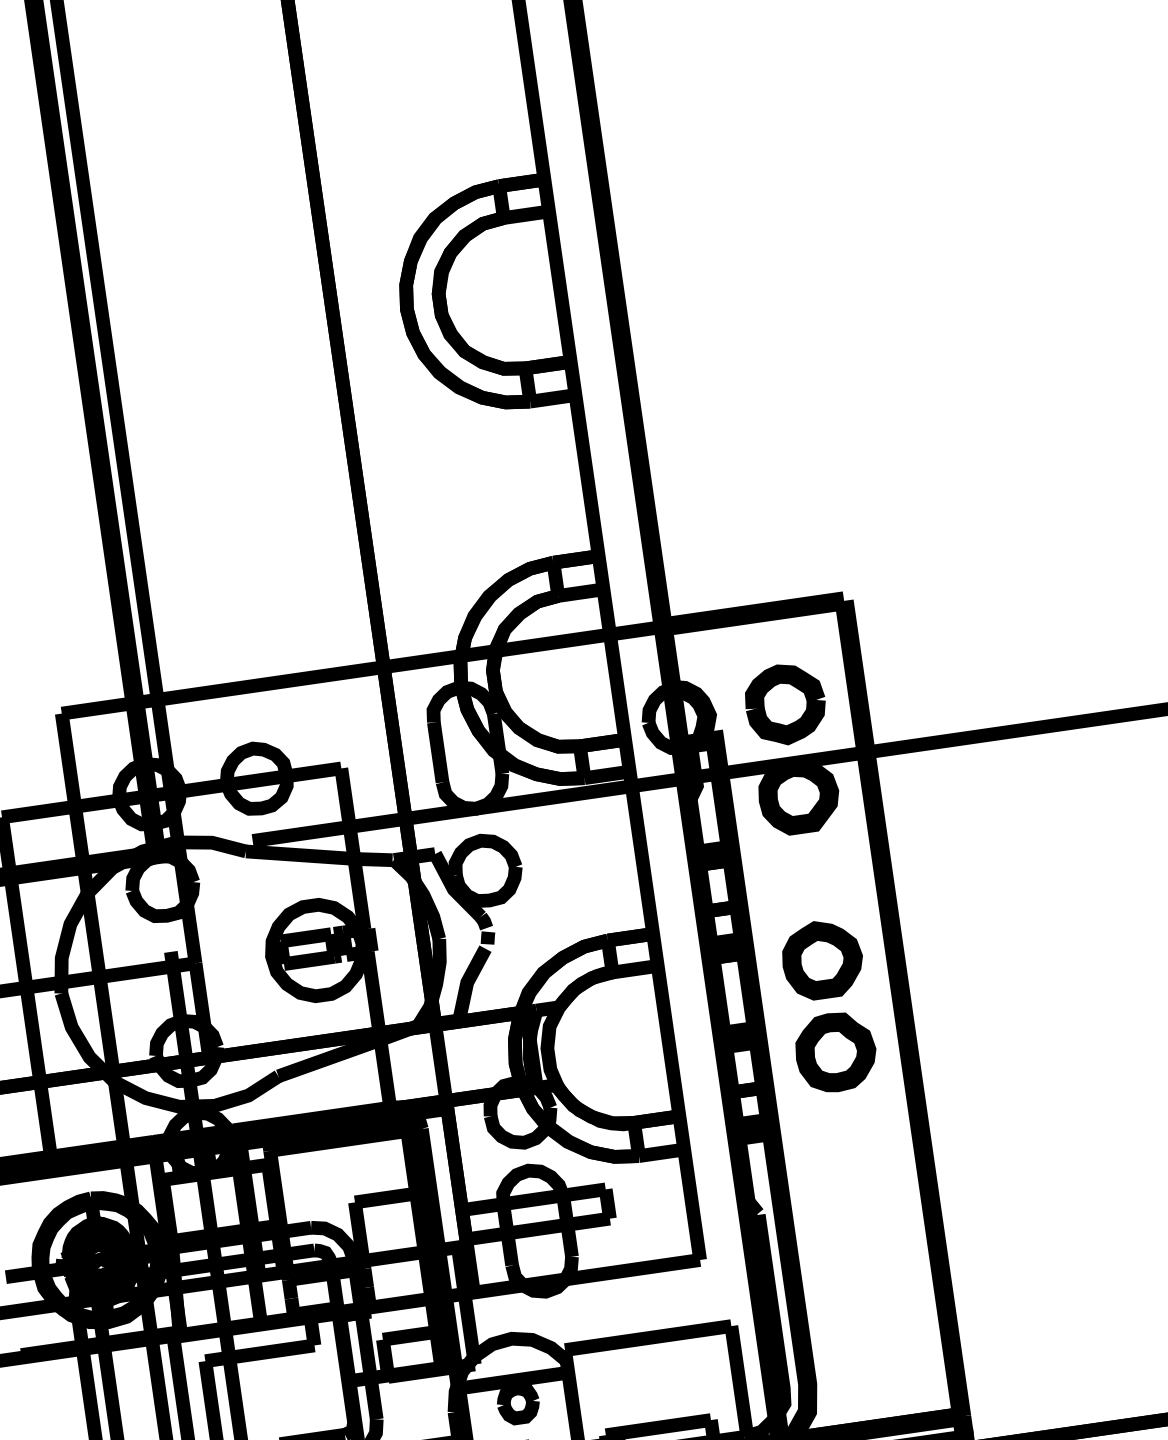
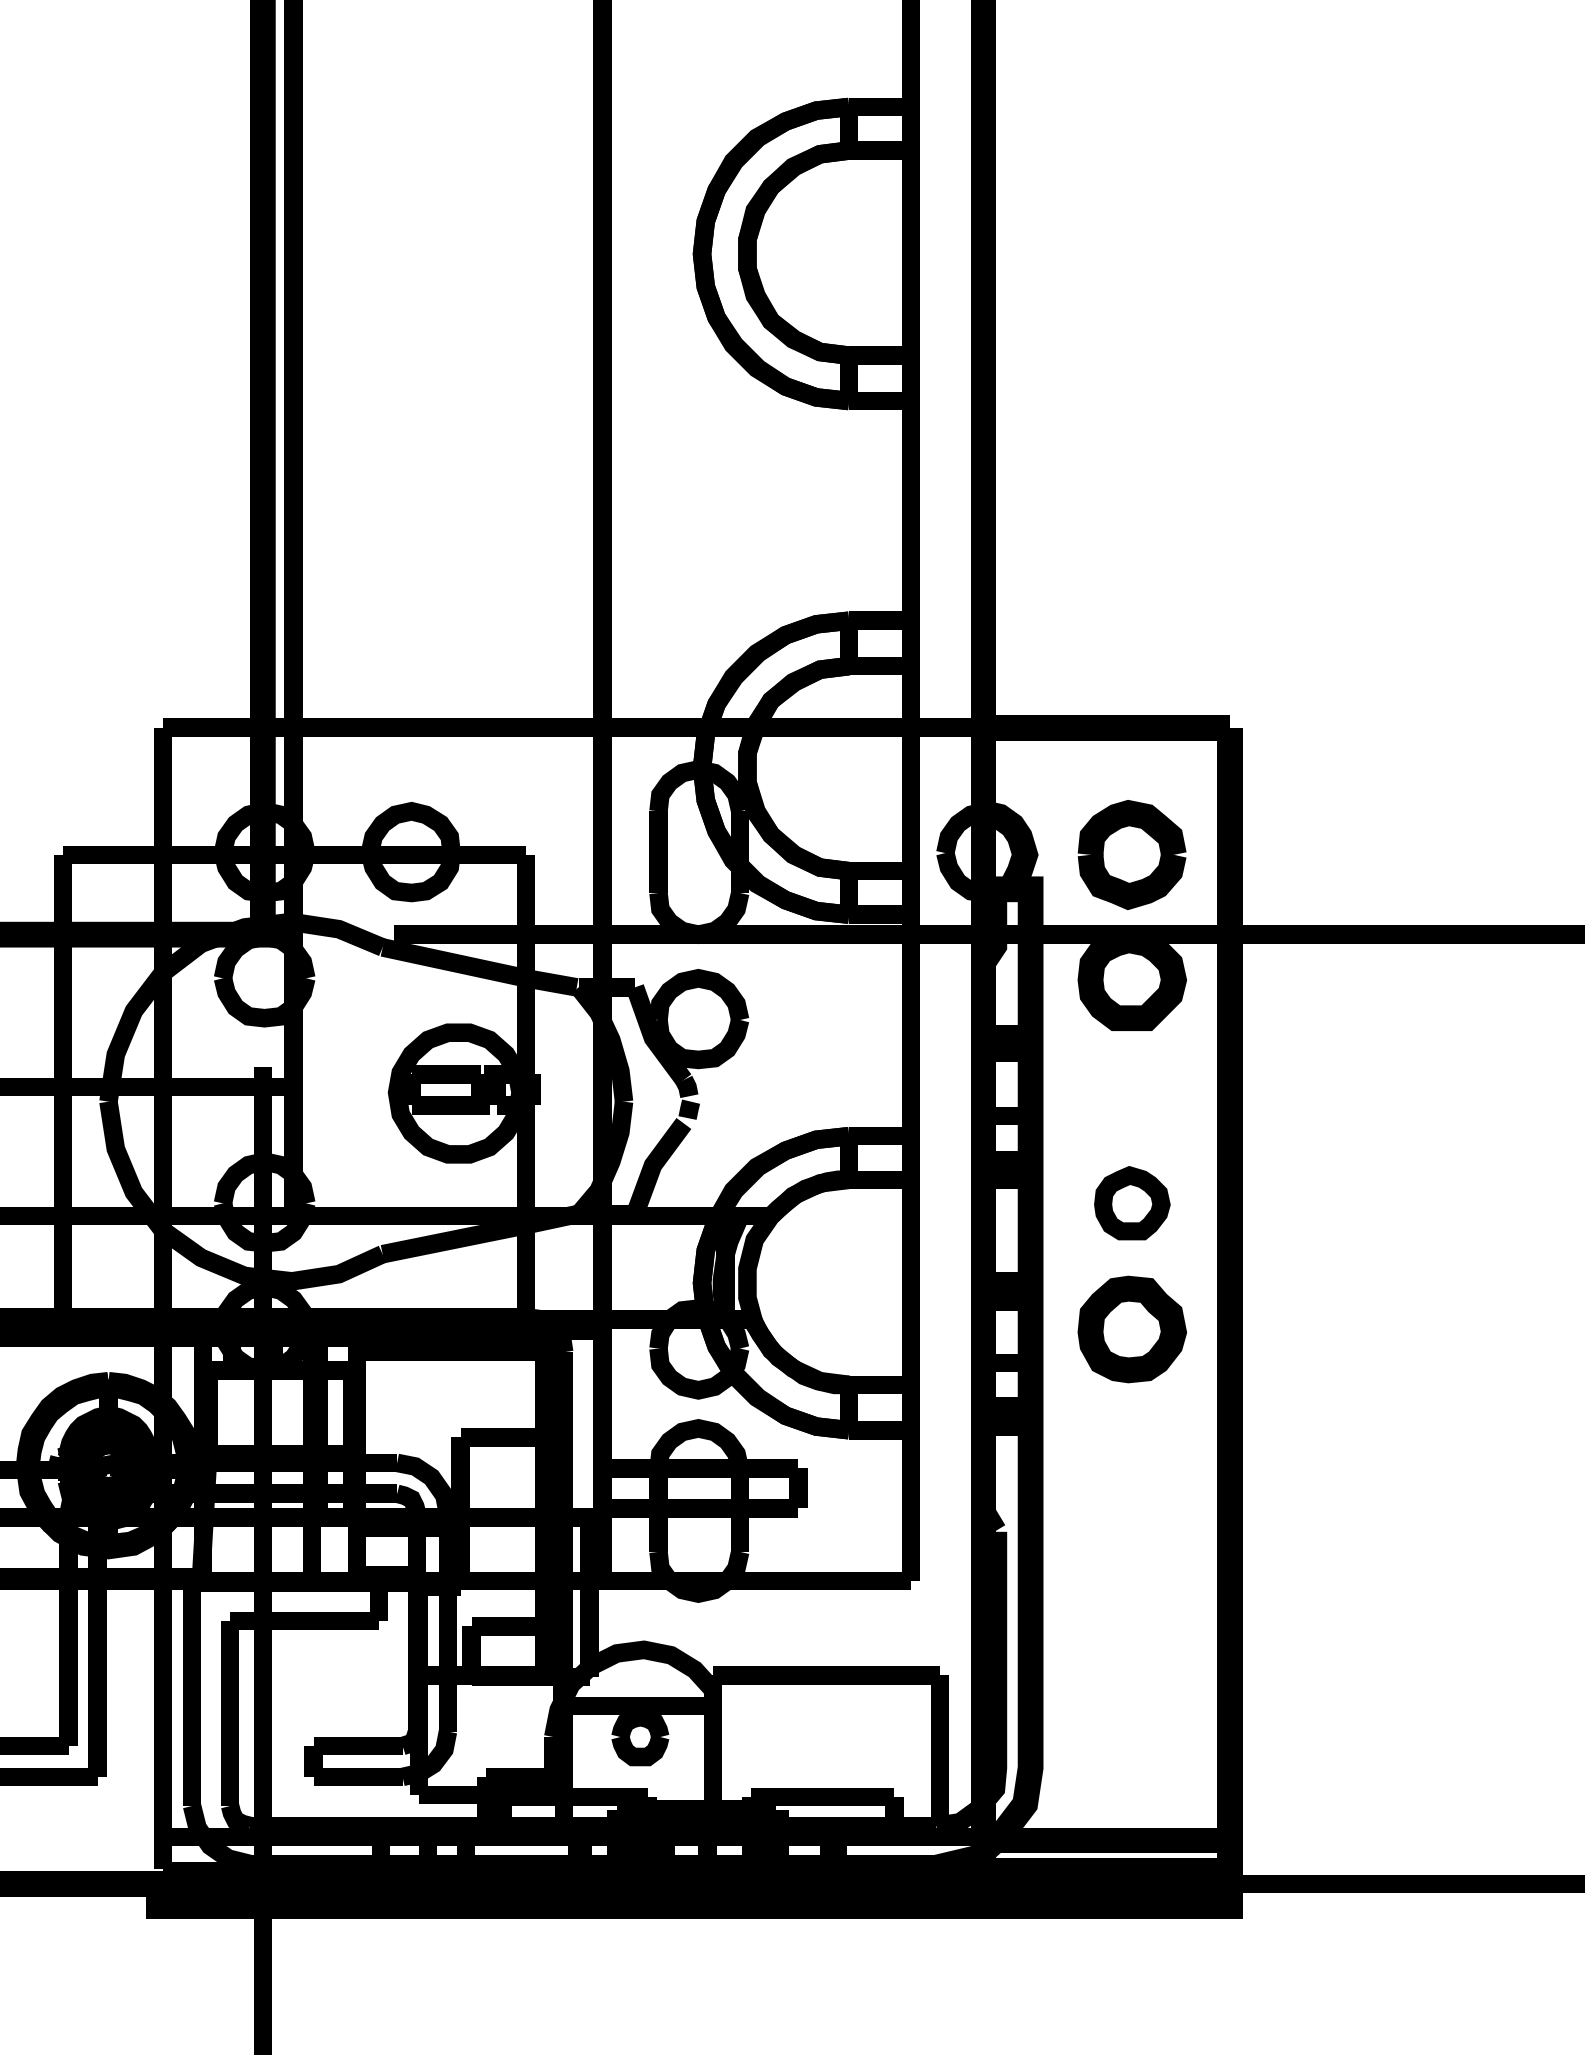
part: (822, 959) -> (1132, 1203), size x0.7

